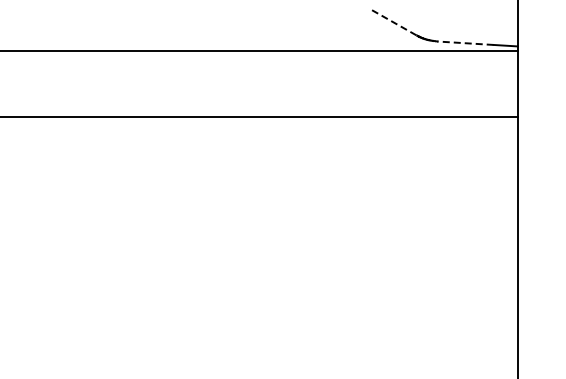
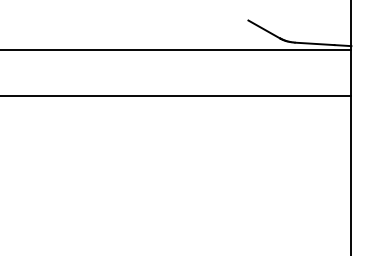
line: (394, 23) -> (264, 29), dashed -> solid
line: (466, 43) -> (315, 44), dashed -> solid

